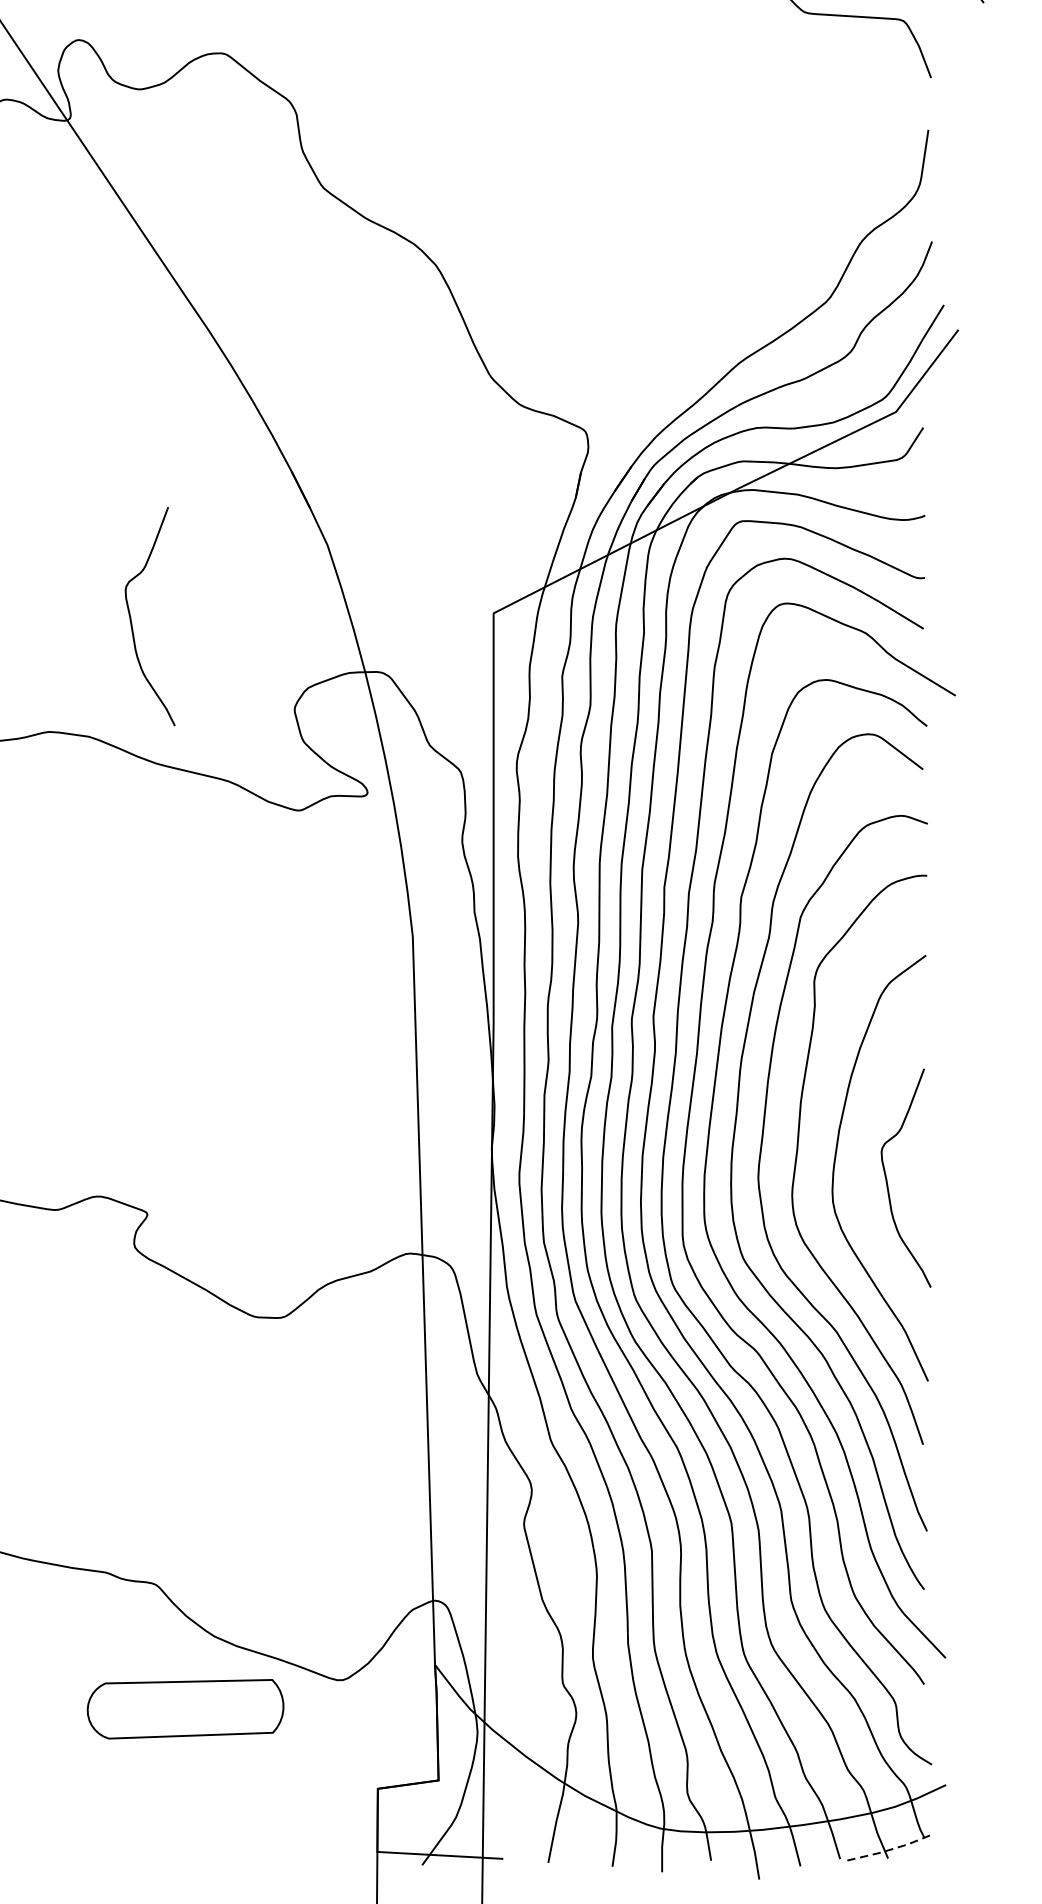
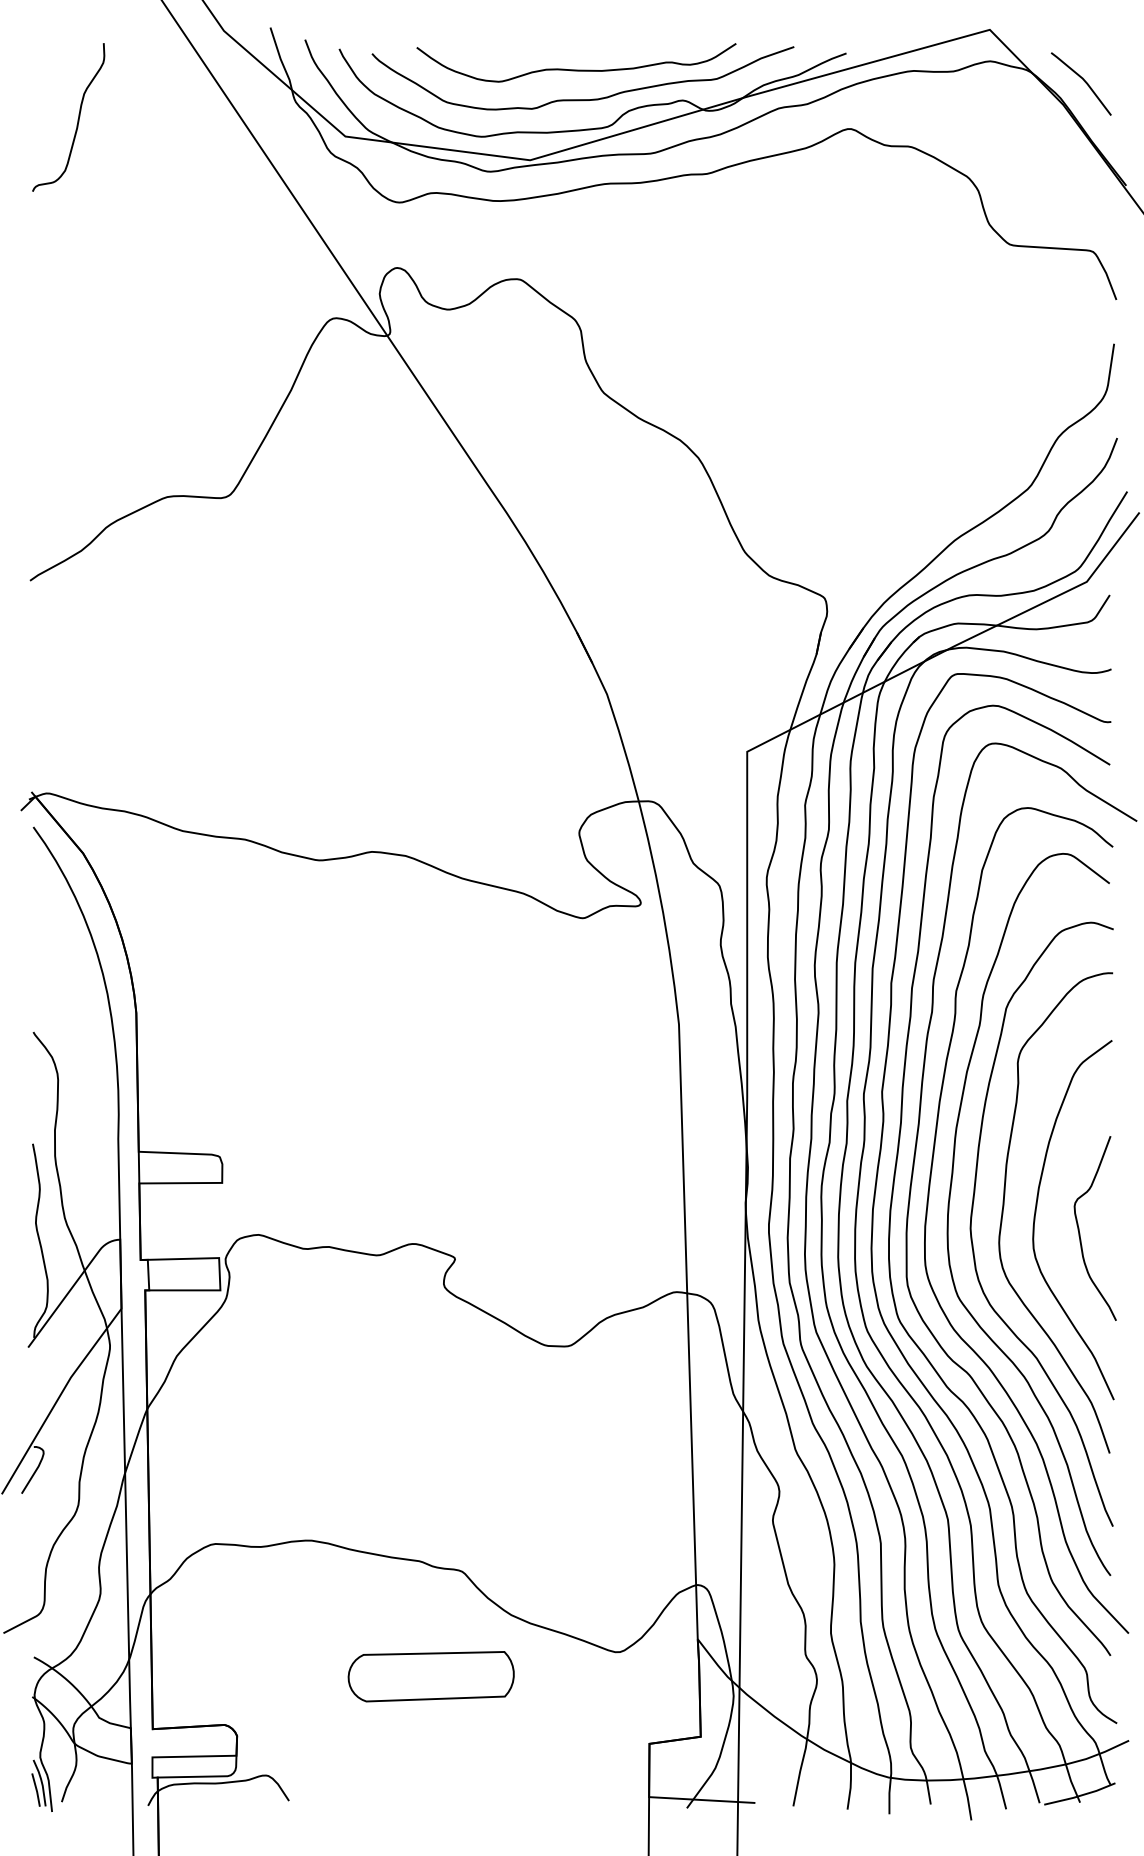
curve: (132, 622) -> (442, 759), removed
part: (184, 1709) -> (430, 1676), moved
line: (888, 1850) -> (1080, 1795), dashed -> solid

